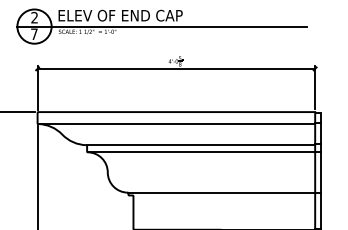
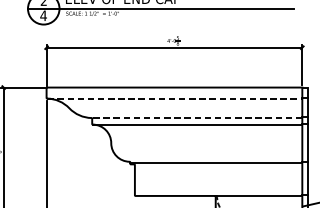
text: (34, 33) -> (43, 15), 7 -> 4
line: (177, 124) -> (175, 98), solid -> dashed
line: (200, 145) -> (196, 118), solid -> dashed

